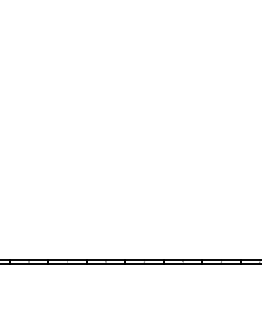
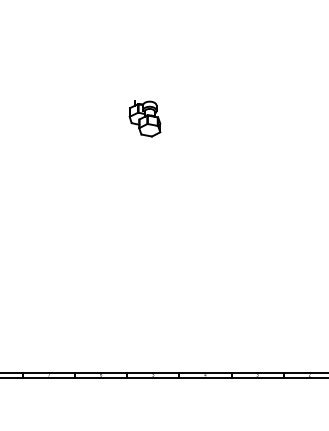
part: (138, 72) -> (145, 118), added

